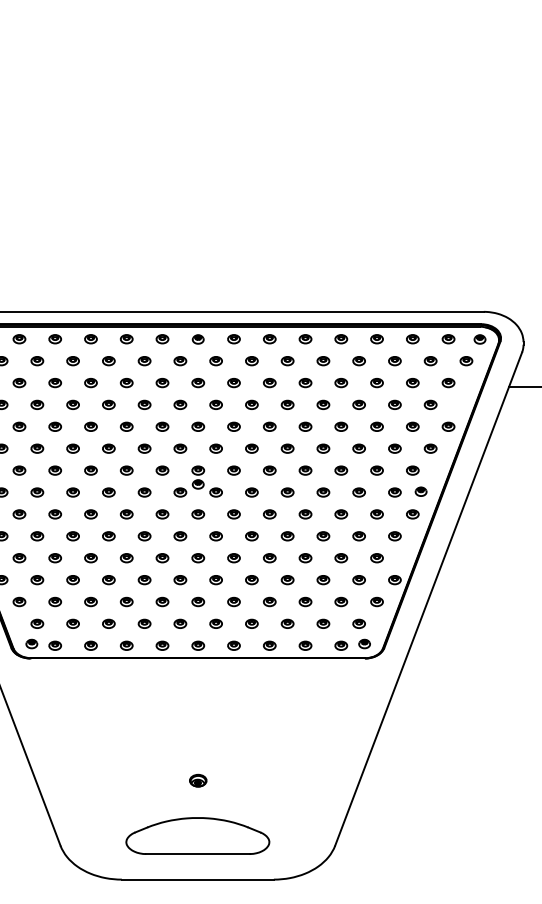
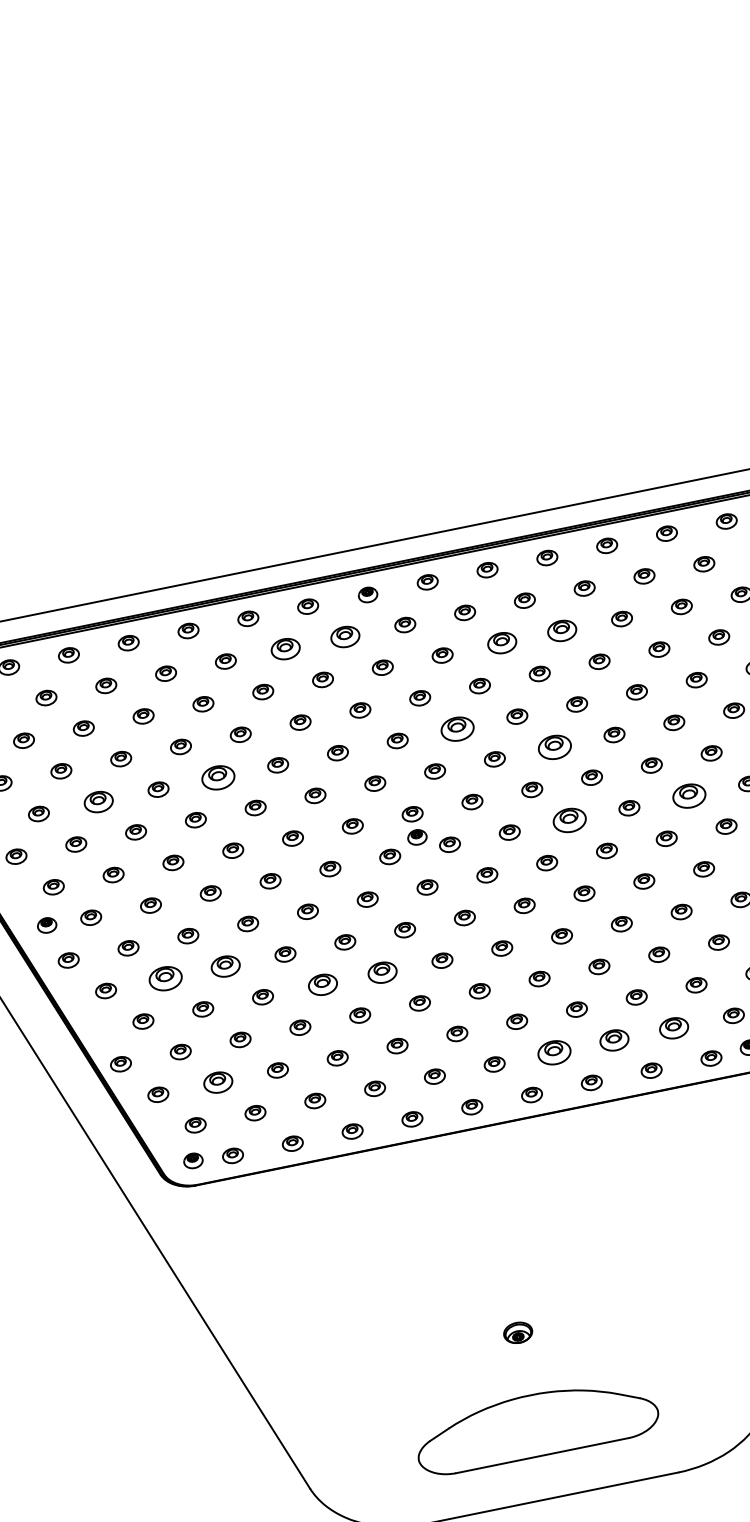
part: (144, 361) -> (285, 650), size x1.4
part: (180, 361) -> (345, 637), size x1.4
part: (269, 383) -> (502, 644), size x1.4
part: (305, 383) -> (562, 632), size x1.4
part: (19, 426) -> (98, 801), size x1.4
part: (90, 426) -> (217, 777), size x1.6
part: (233, 426) -> (456, 728), size x1.6
part: (287, 448) -> (554, 746), size x1.6
part: (287, 492) -> (569, 820), size x1.6
part: (358, 492) -> (688, 796), size x1.6
part: (37, 536) -> (166, 979), size x1.6
part: (72, 536) -> (224, 967), size x1.4
part: (126, 558) -> (322, 985), size x1.4
part: (162, 558) -> (382, 973), size x1.4
part: (54, 601) -> (216, 1082), size x1.4
part: (251, 623) -> (553, 1051), size x1.6
part: (287, 623) -> (613, 1039), size x1.4
part: (323, 623) -> (674, 1027), size x1.4

